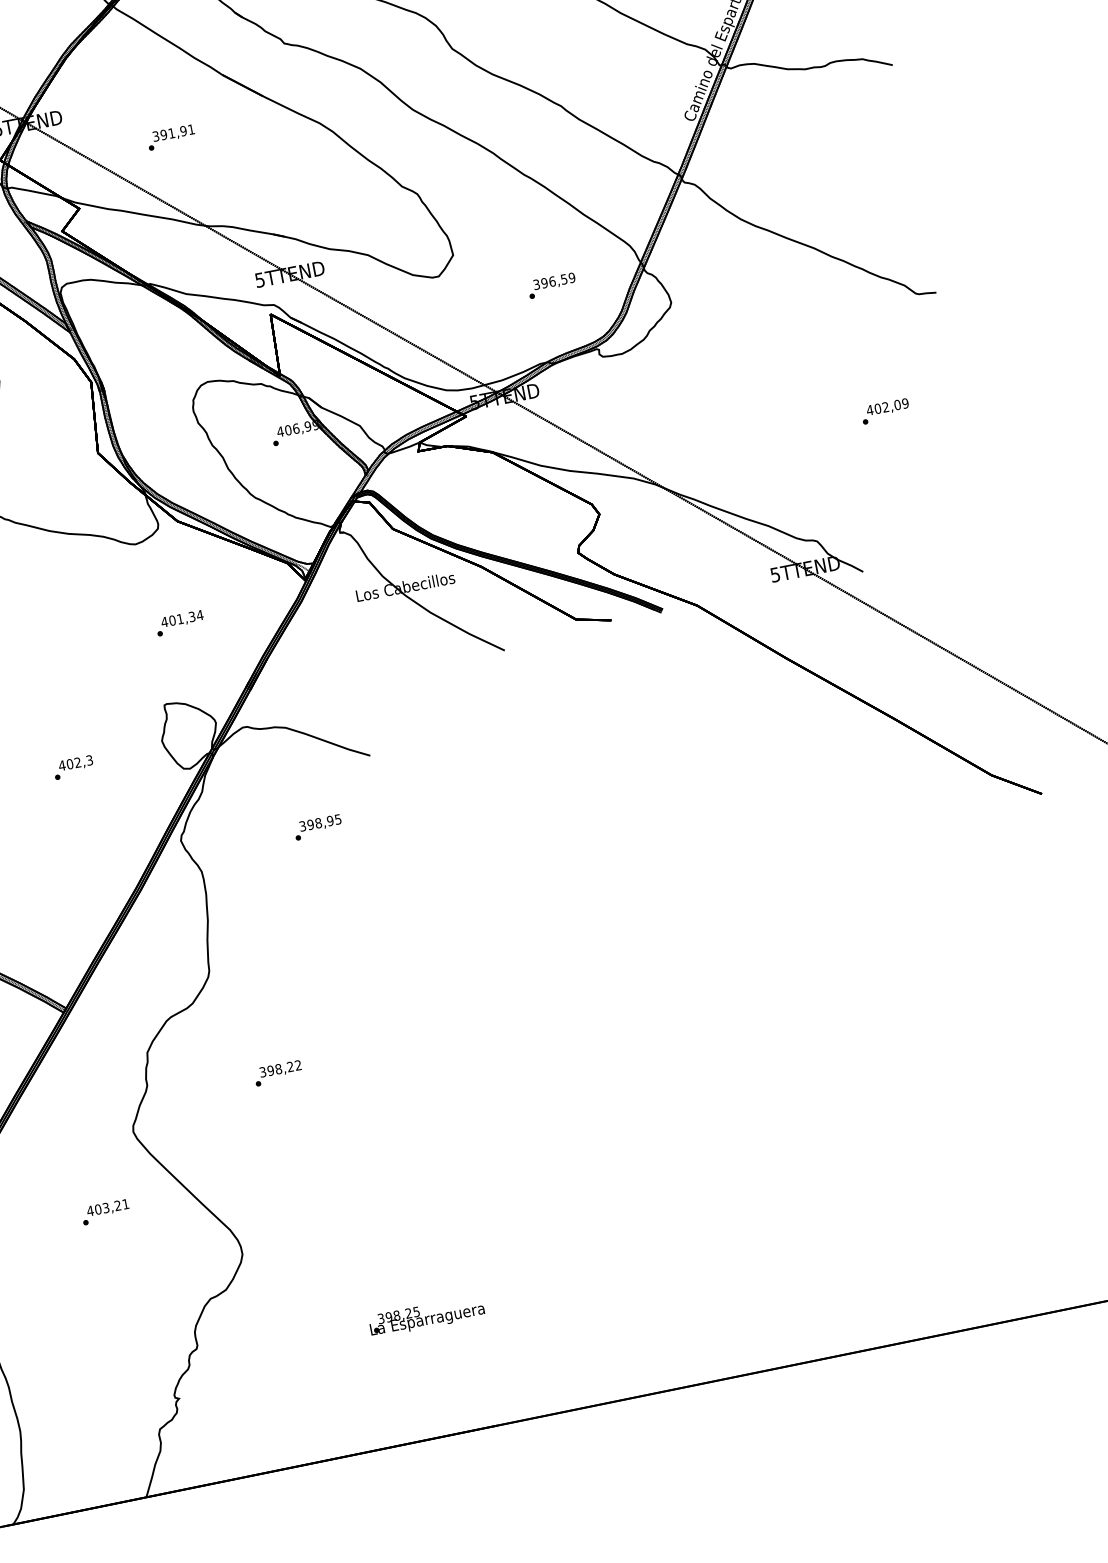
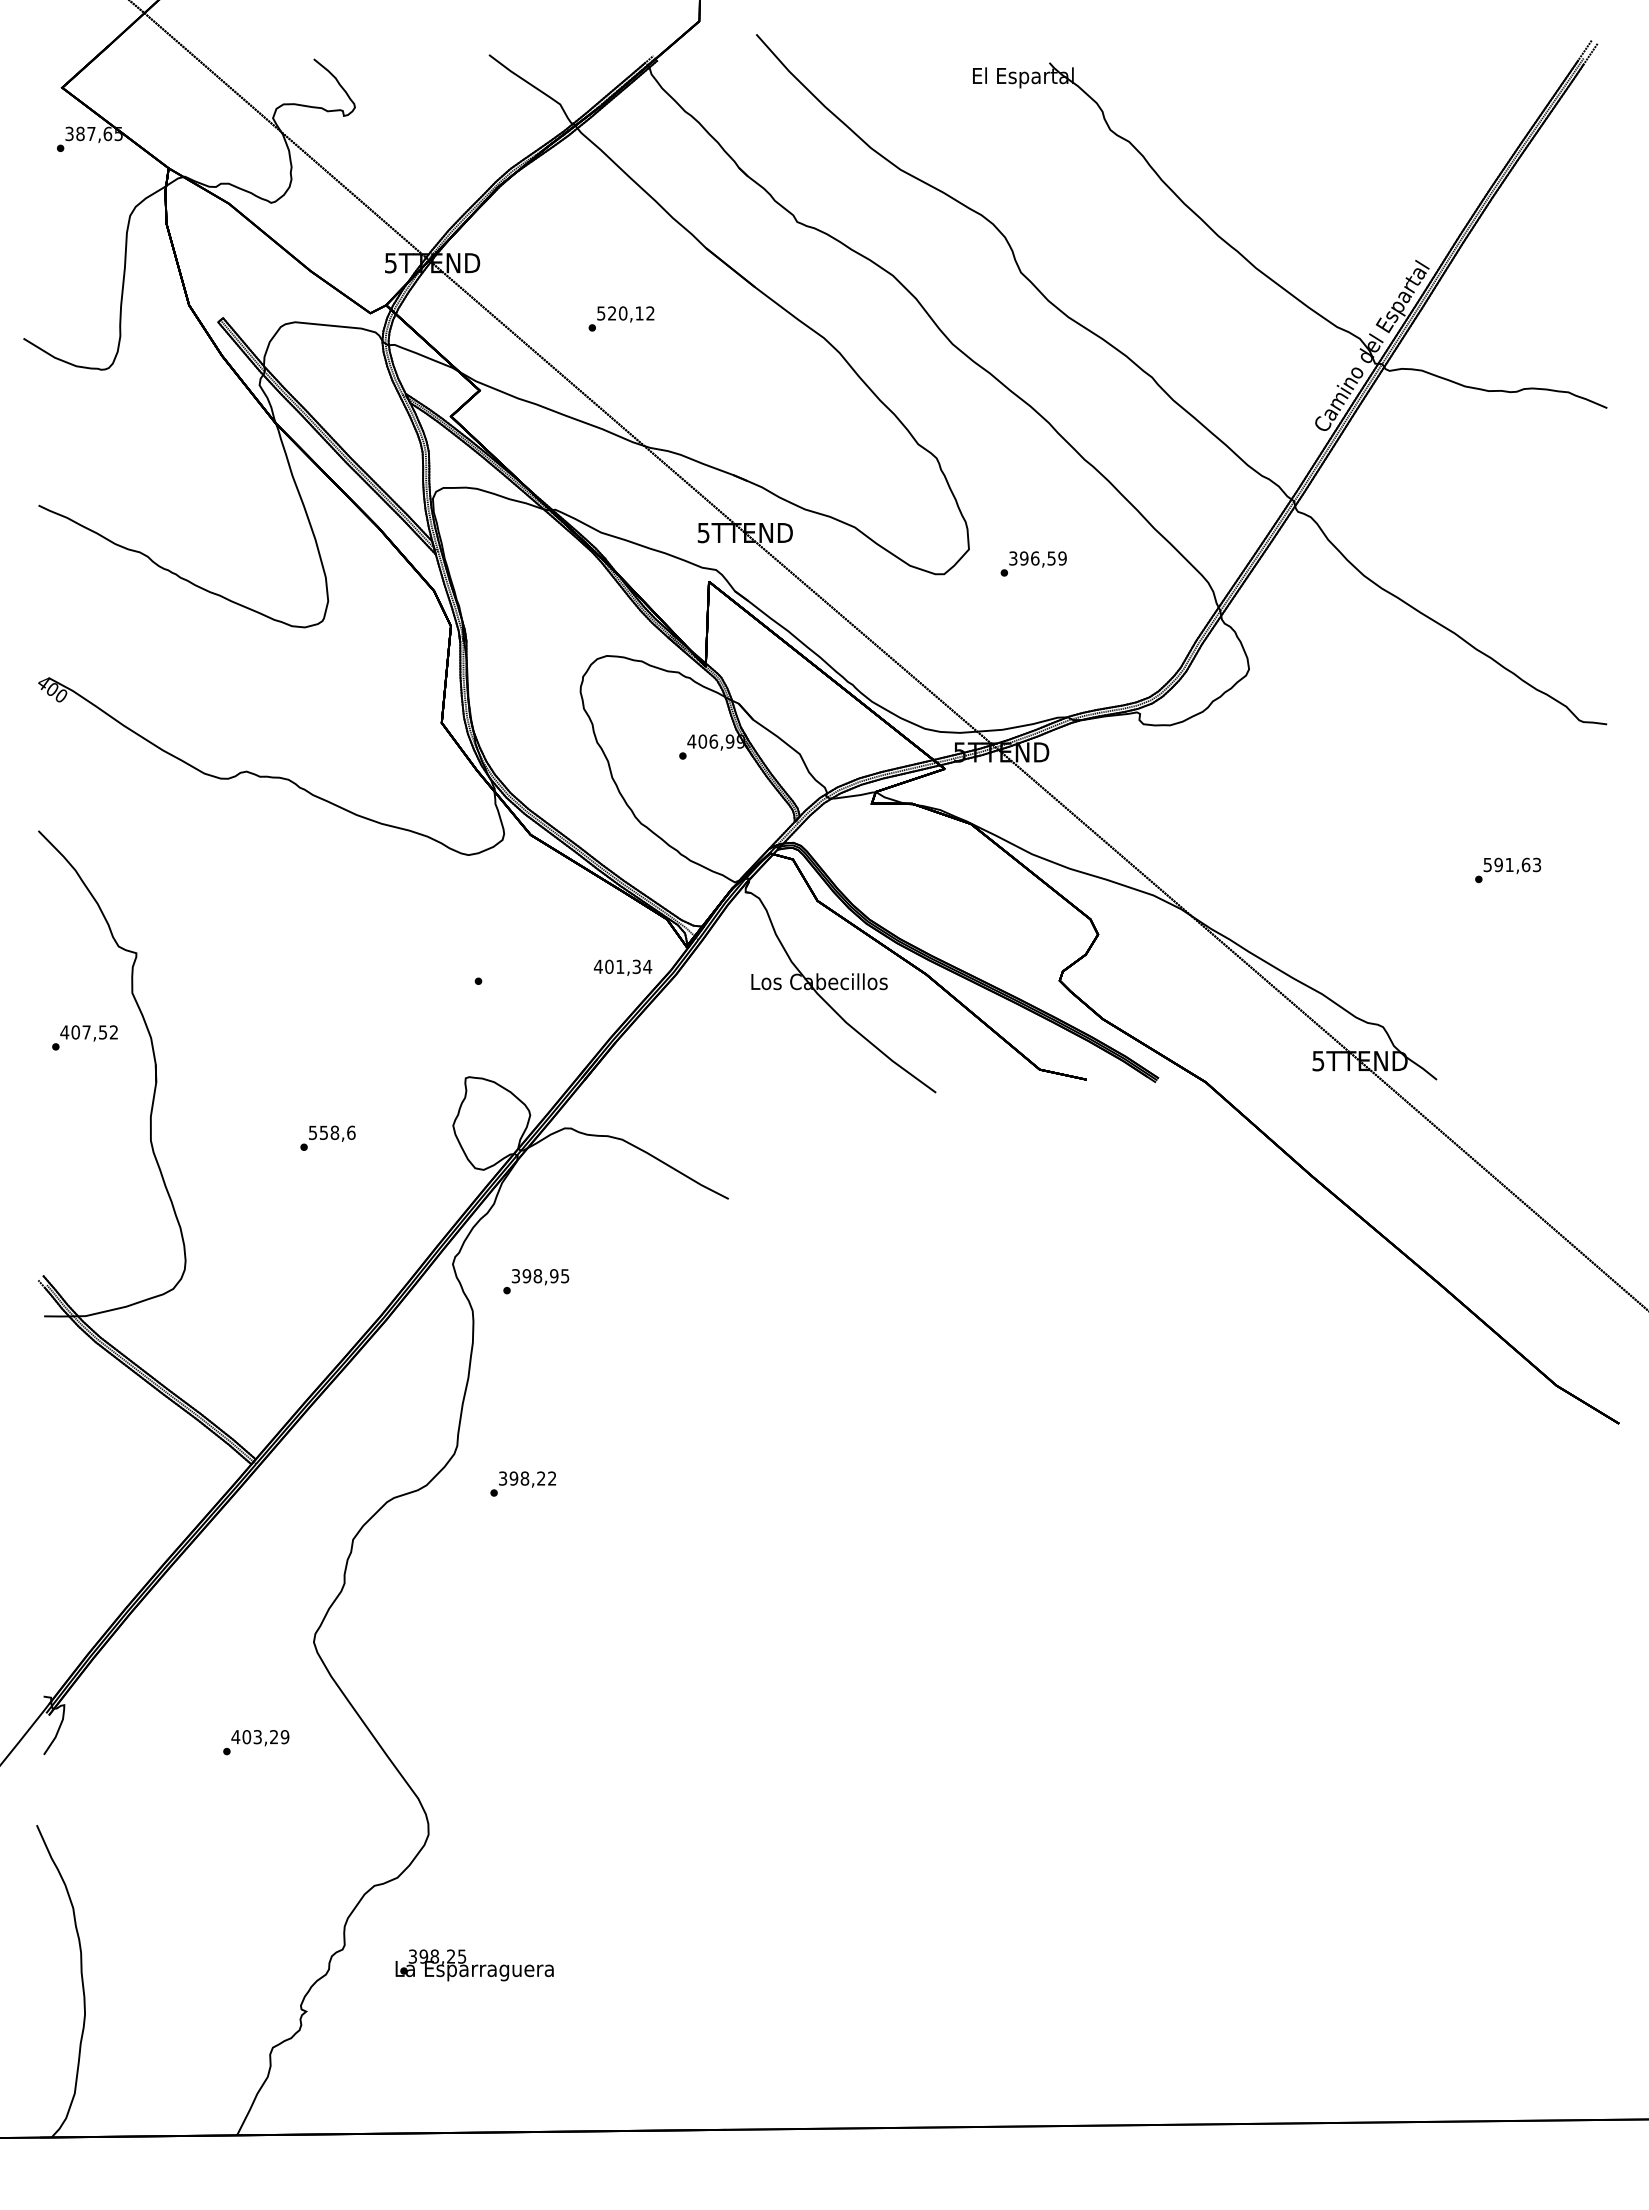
text: (173, 133) -> (625, 313), 391,91 -> 520,12
text: (551, 285) -> (1033, 563), moved
text: (887, 406) -> (1512, 864), 402,09 -> 591,63
text: (182, 619) -> (622, 967), moved
text: (75, 762) -> (331, 1132), 402,3 -> 558,6
text: (318, 827) -> (536, 1281), moved
text: (277, 1073) -> (522, 1483), moved
text: (125, 1204) -> (284, 1737), 403,21 -> 403,29
text: (426, 1316) -> (474, 1965), moved

